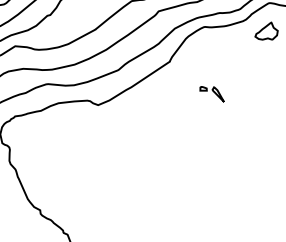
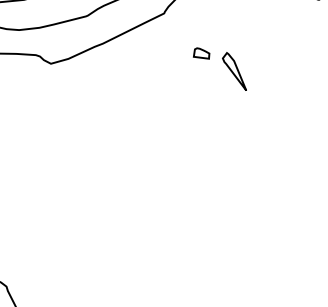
part: (211, 94) -> (219, 69), size x1.6

